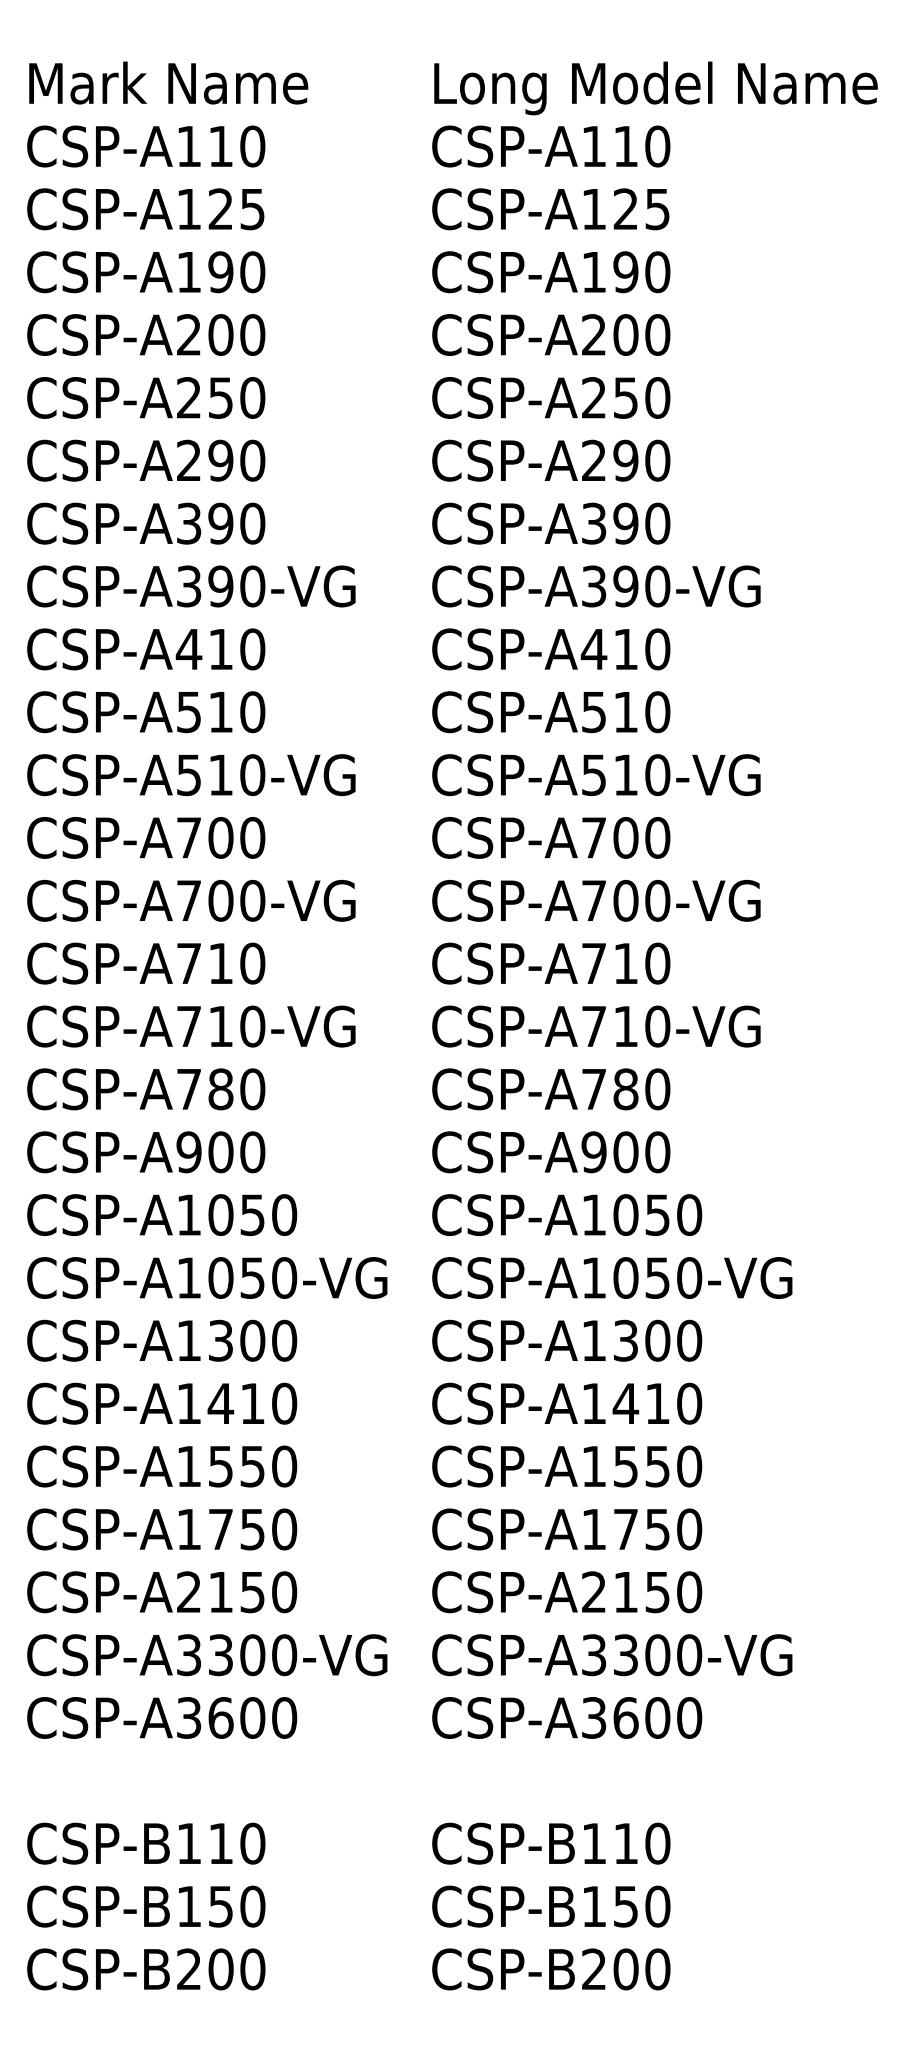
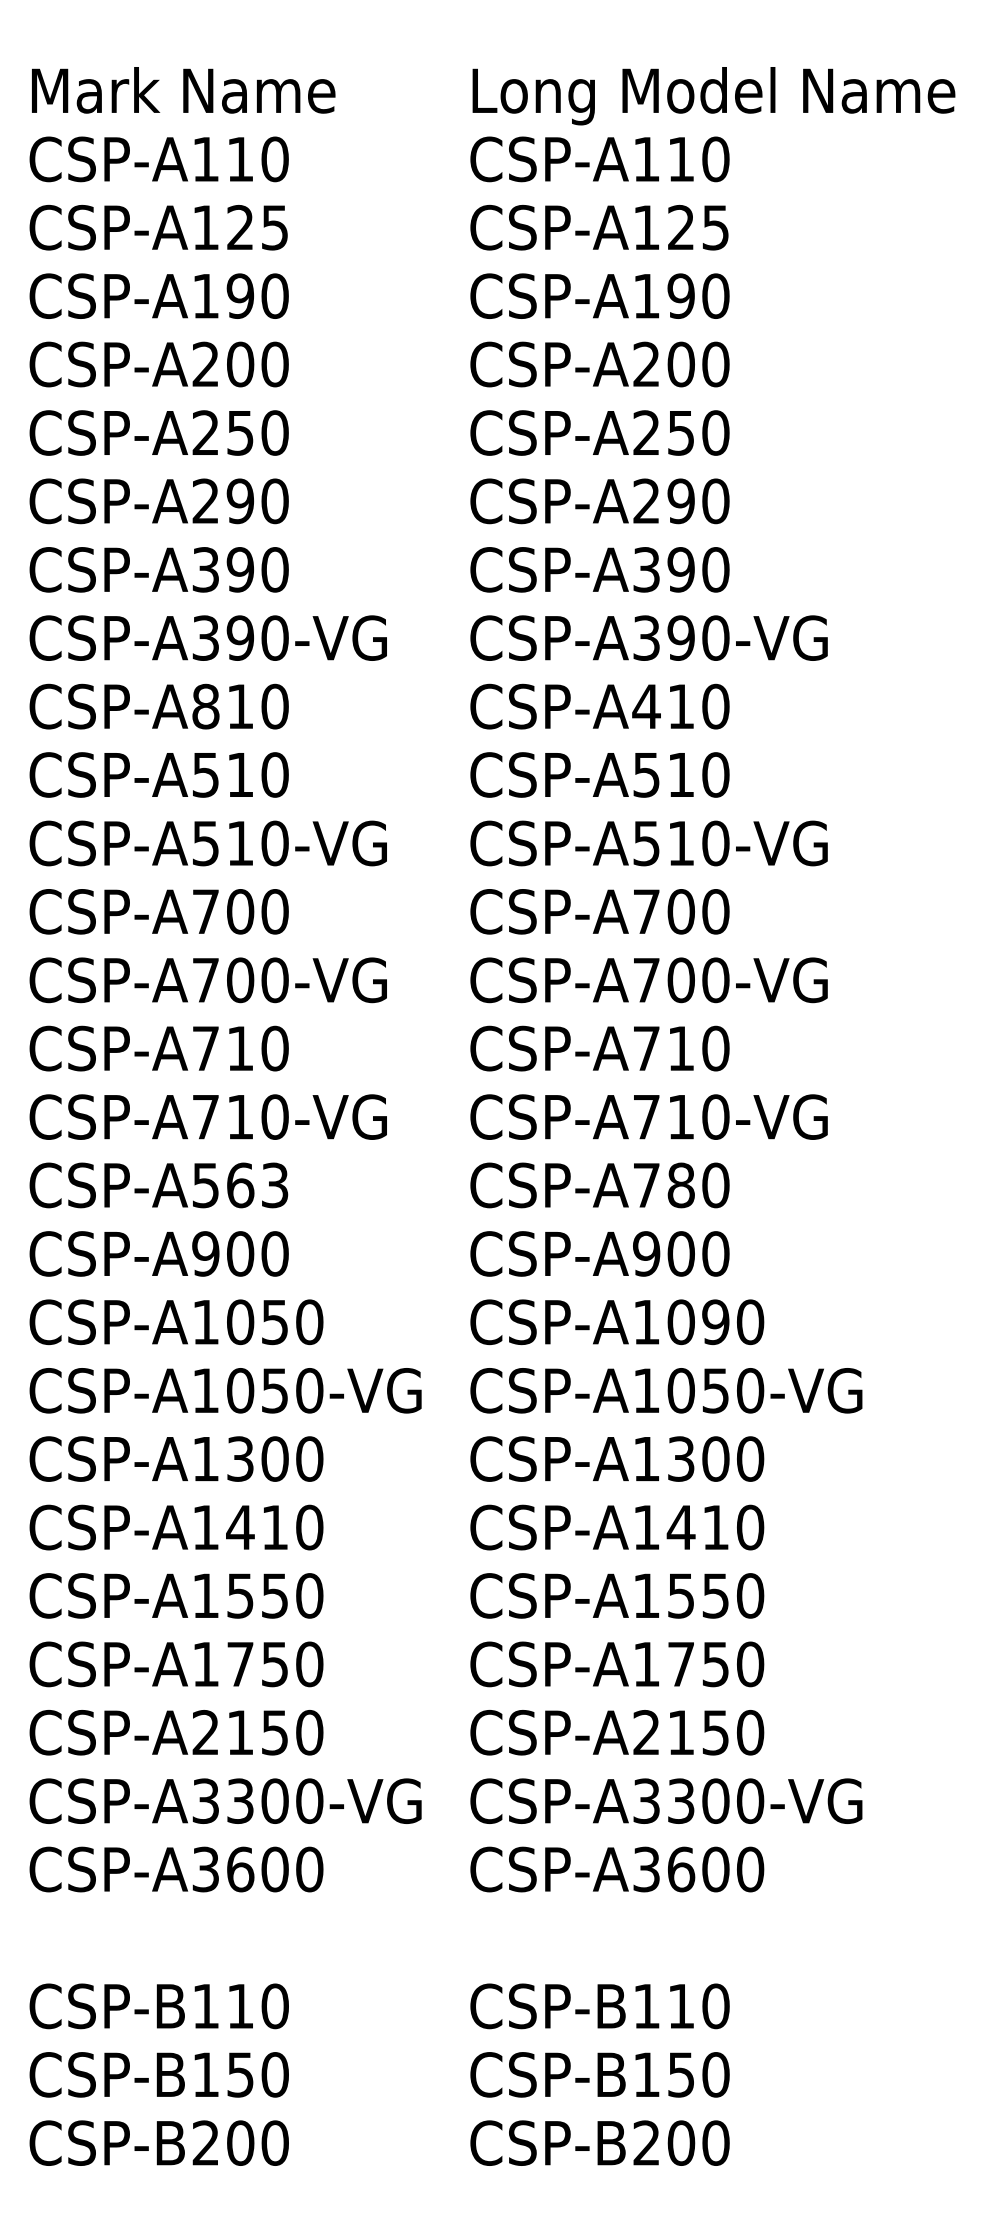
text: (188, 649) -> (205, 706), CSP-A410 -> CSP-A810
text: (220, 1089) -> (240, 1185), CSP-A780 -> CSP-A563
text: (657, 1214) -> (715, 1321), CSP-A1050 -> CSP-A1090

